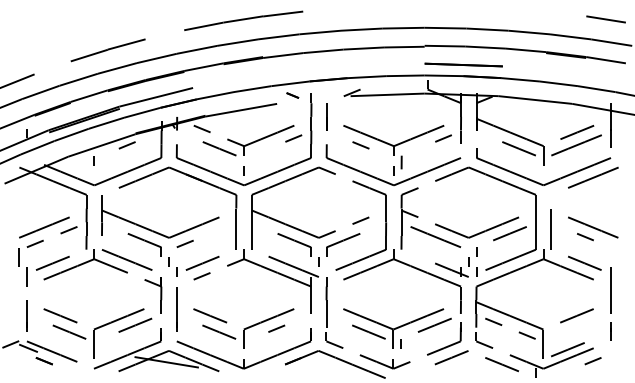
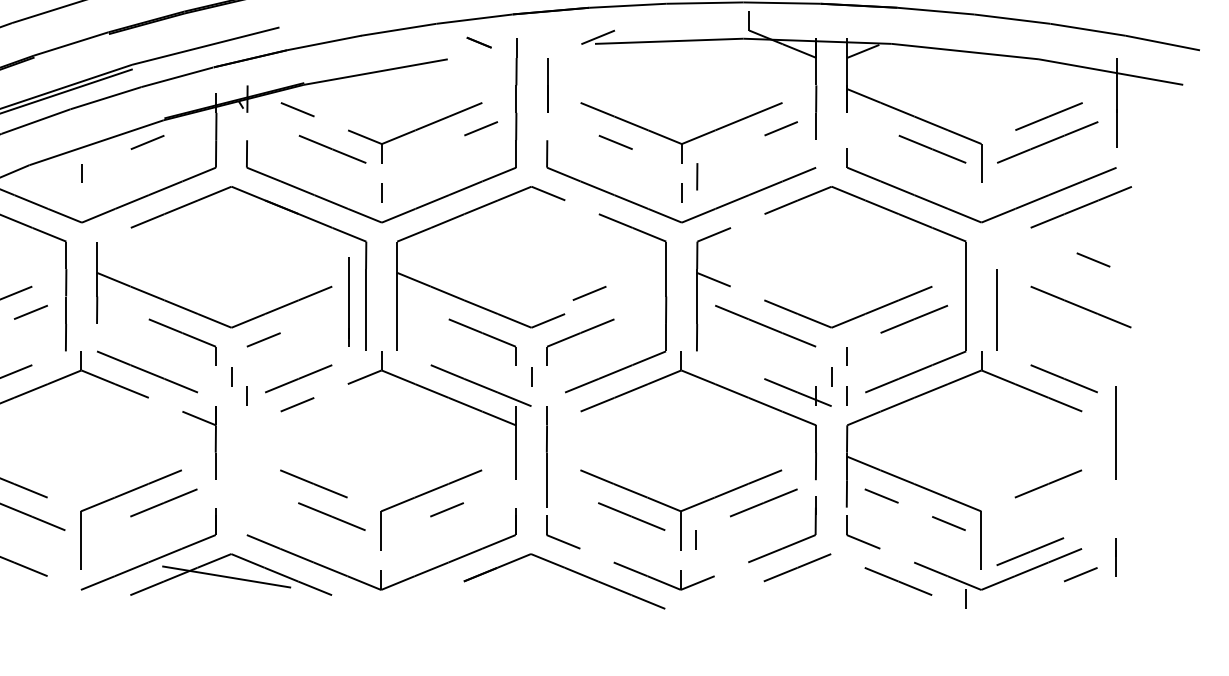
line: (360, 220) -> (588, 292), moved
line: (585, 237) -> (1093, 260), moved
line: (176, 309) -> (348, 302), moved
line: (610, 331) -> (1115, 557), moved

